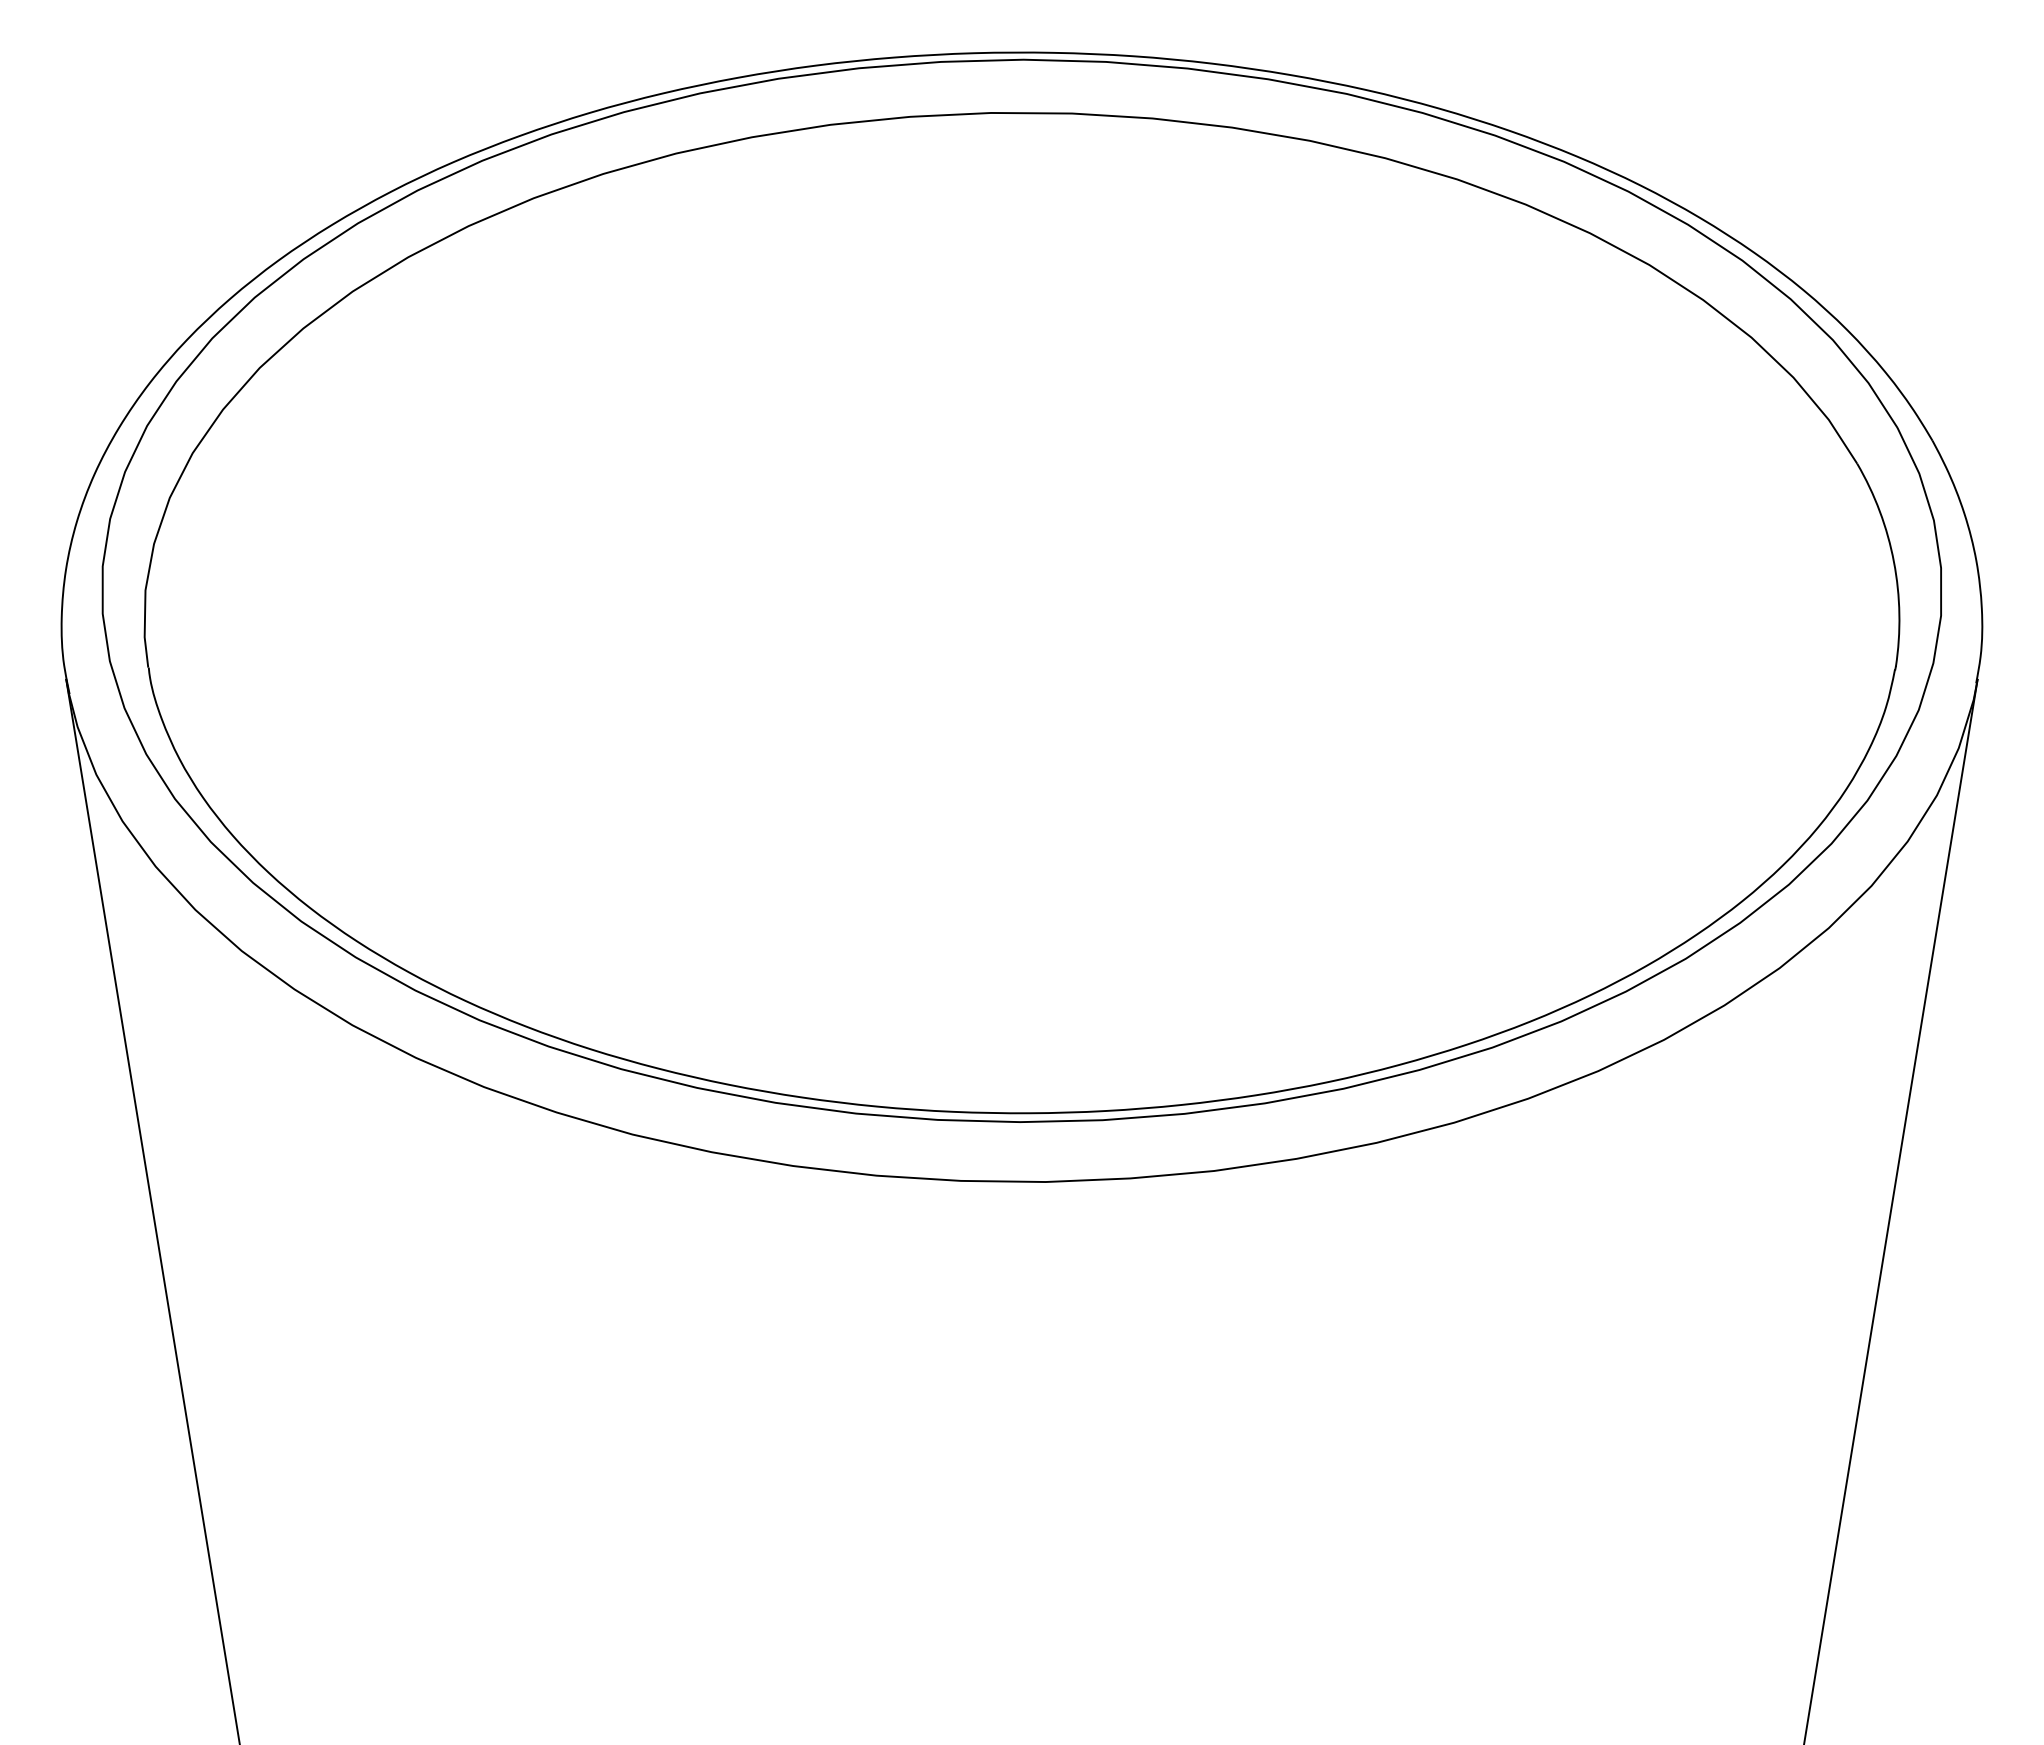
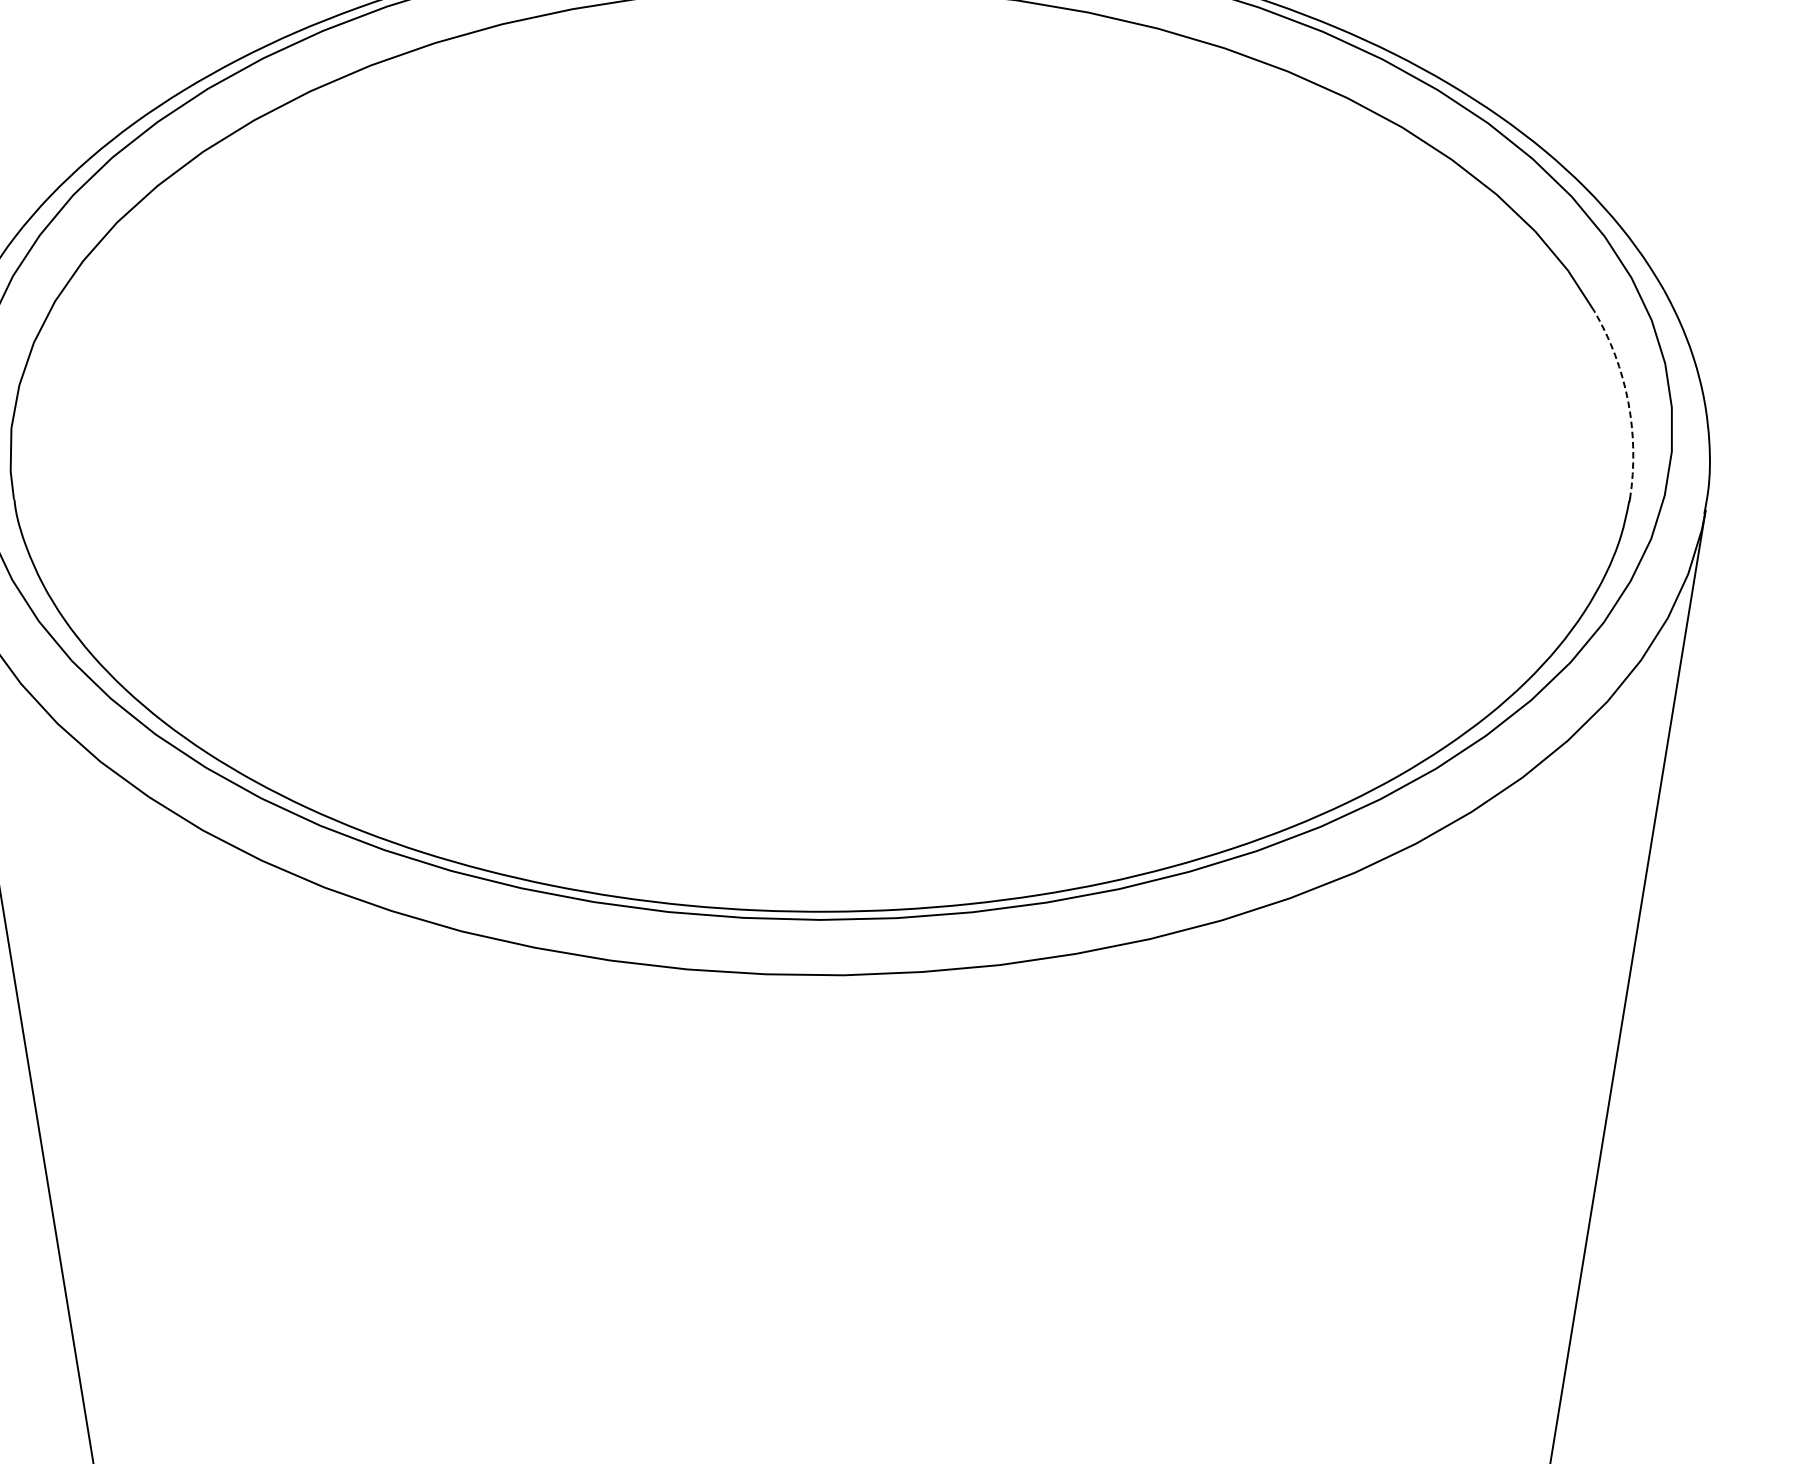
arc: (1894, 562) -> (1628, 402), solid -> dashed

